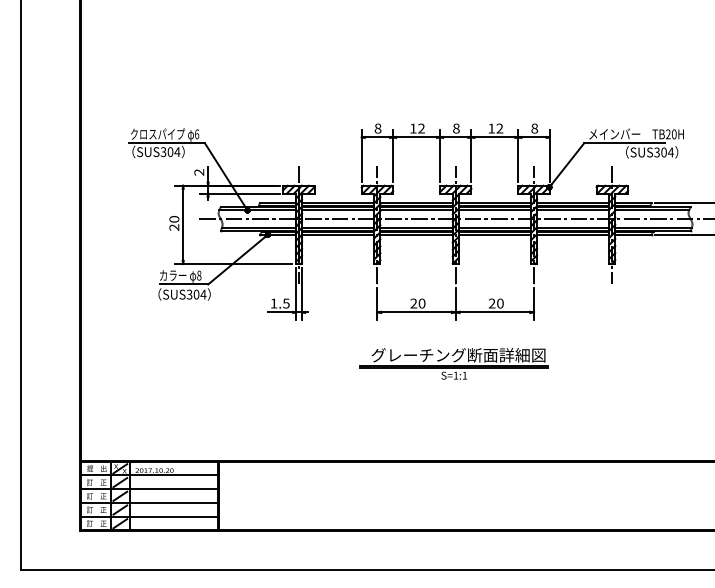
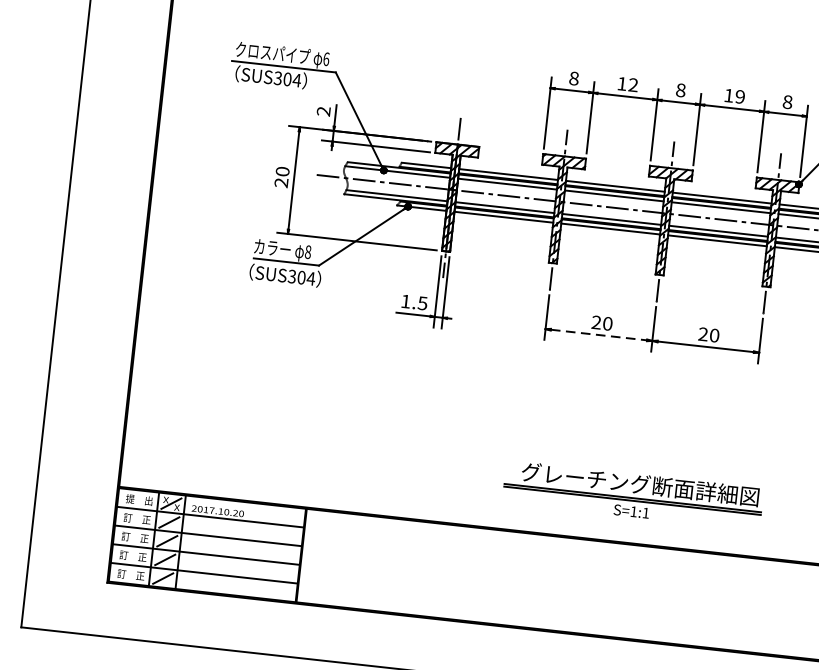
text: (499, 128) -> (739, 96), 12 -> 19
line: (417, 312) -> (600, 335), solid -> dashed
part: (453, 363) -> (632, 494), moved

